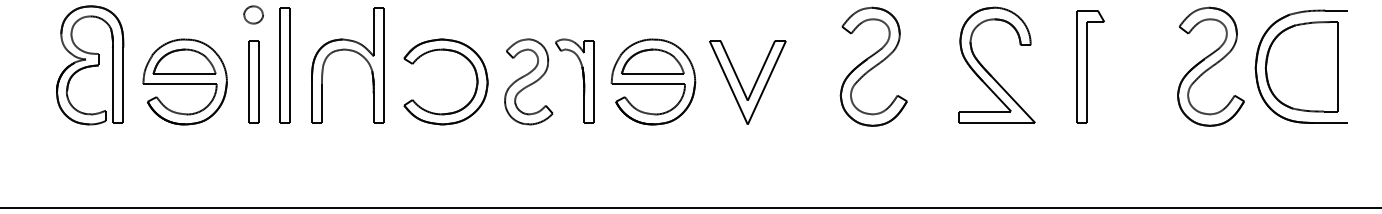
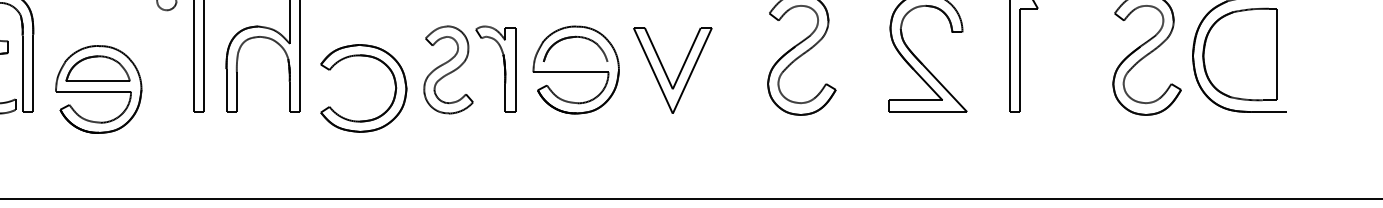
part: (448, 51) -> (366, 57), moved
line: (652, 74) -> (575, 62), removed
part: (184, 81) -> (98, 88), moved
part: (253, 81) -> (166, 69), removed

